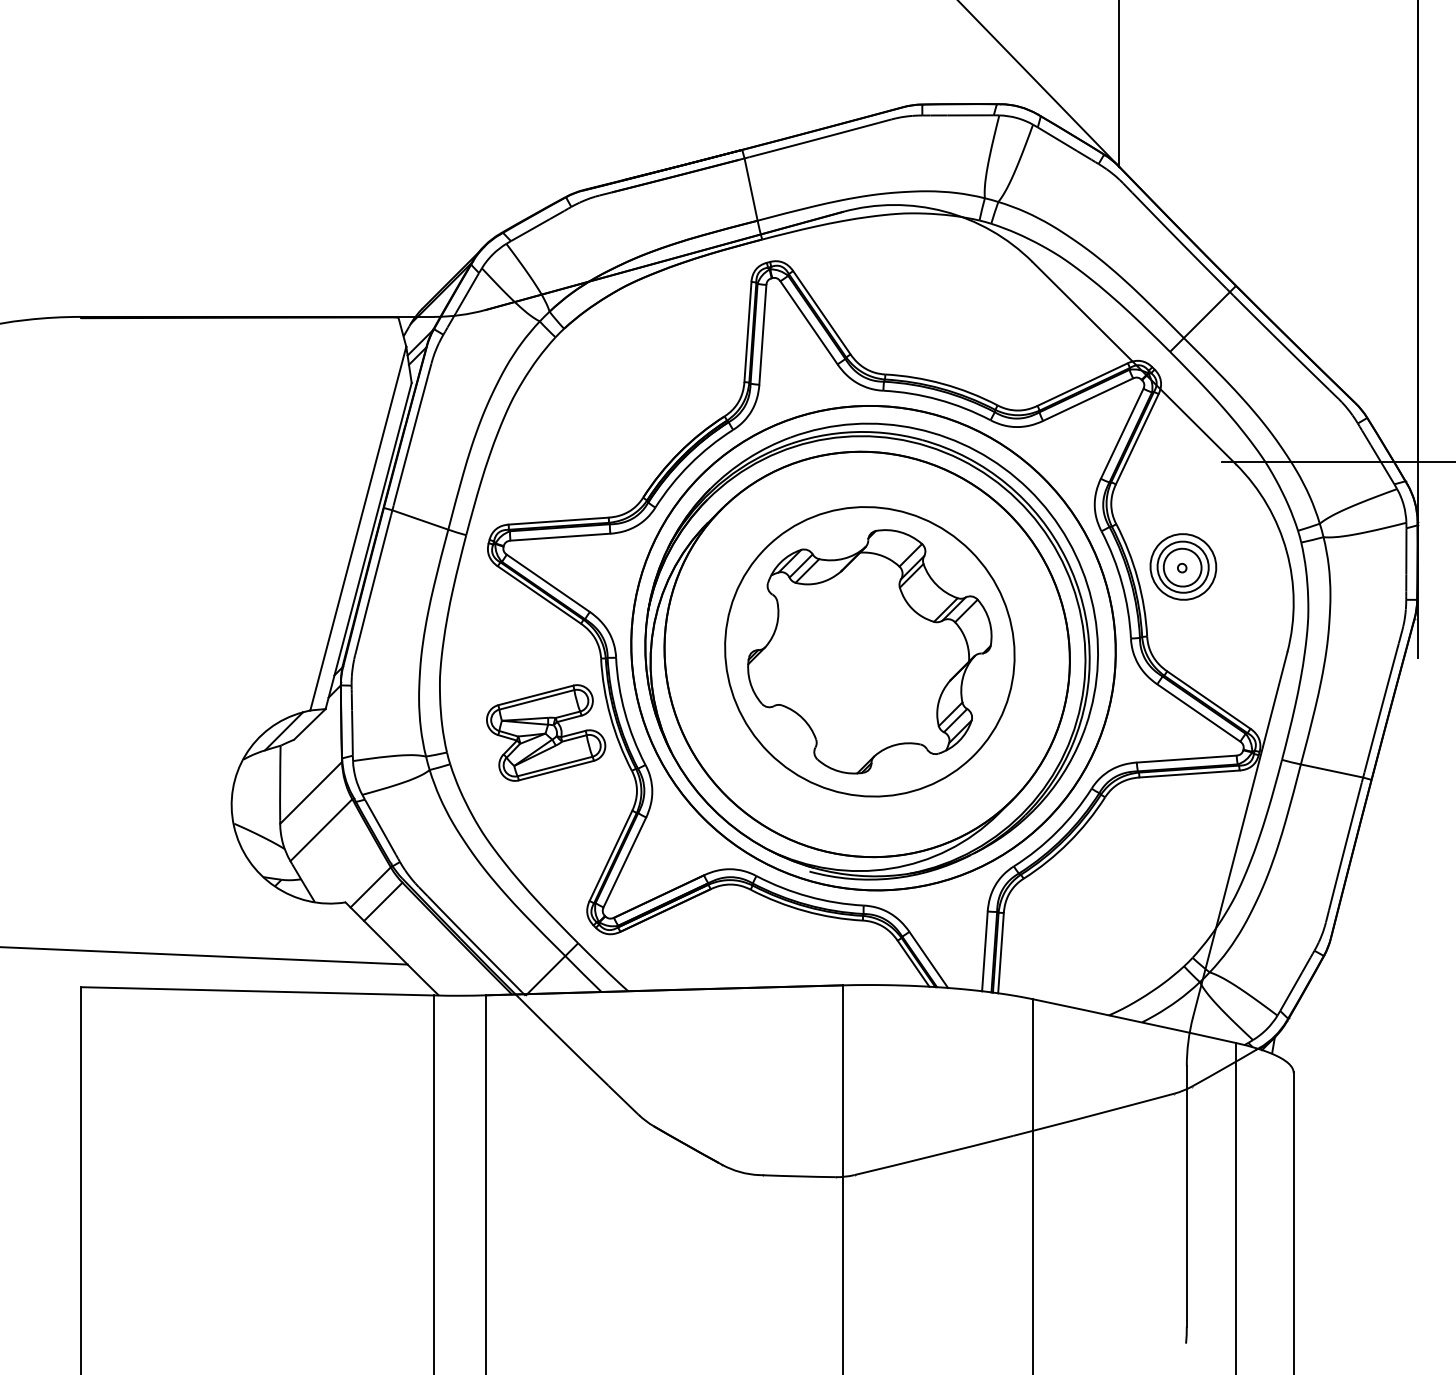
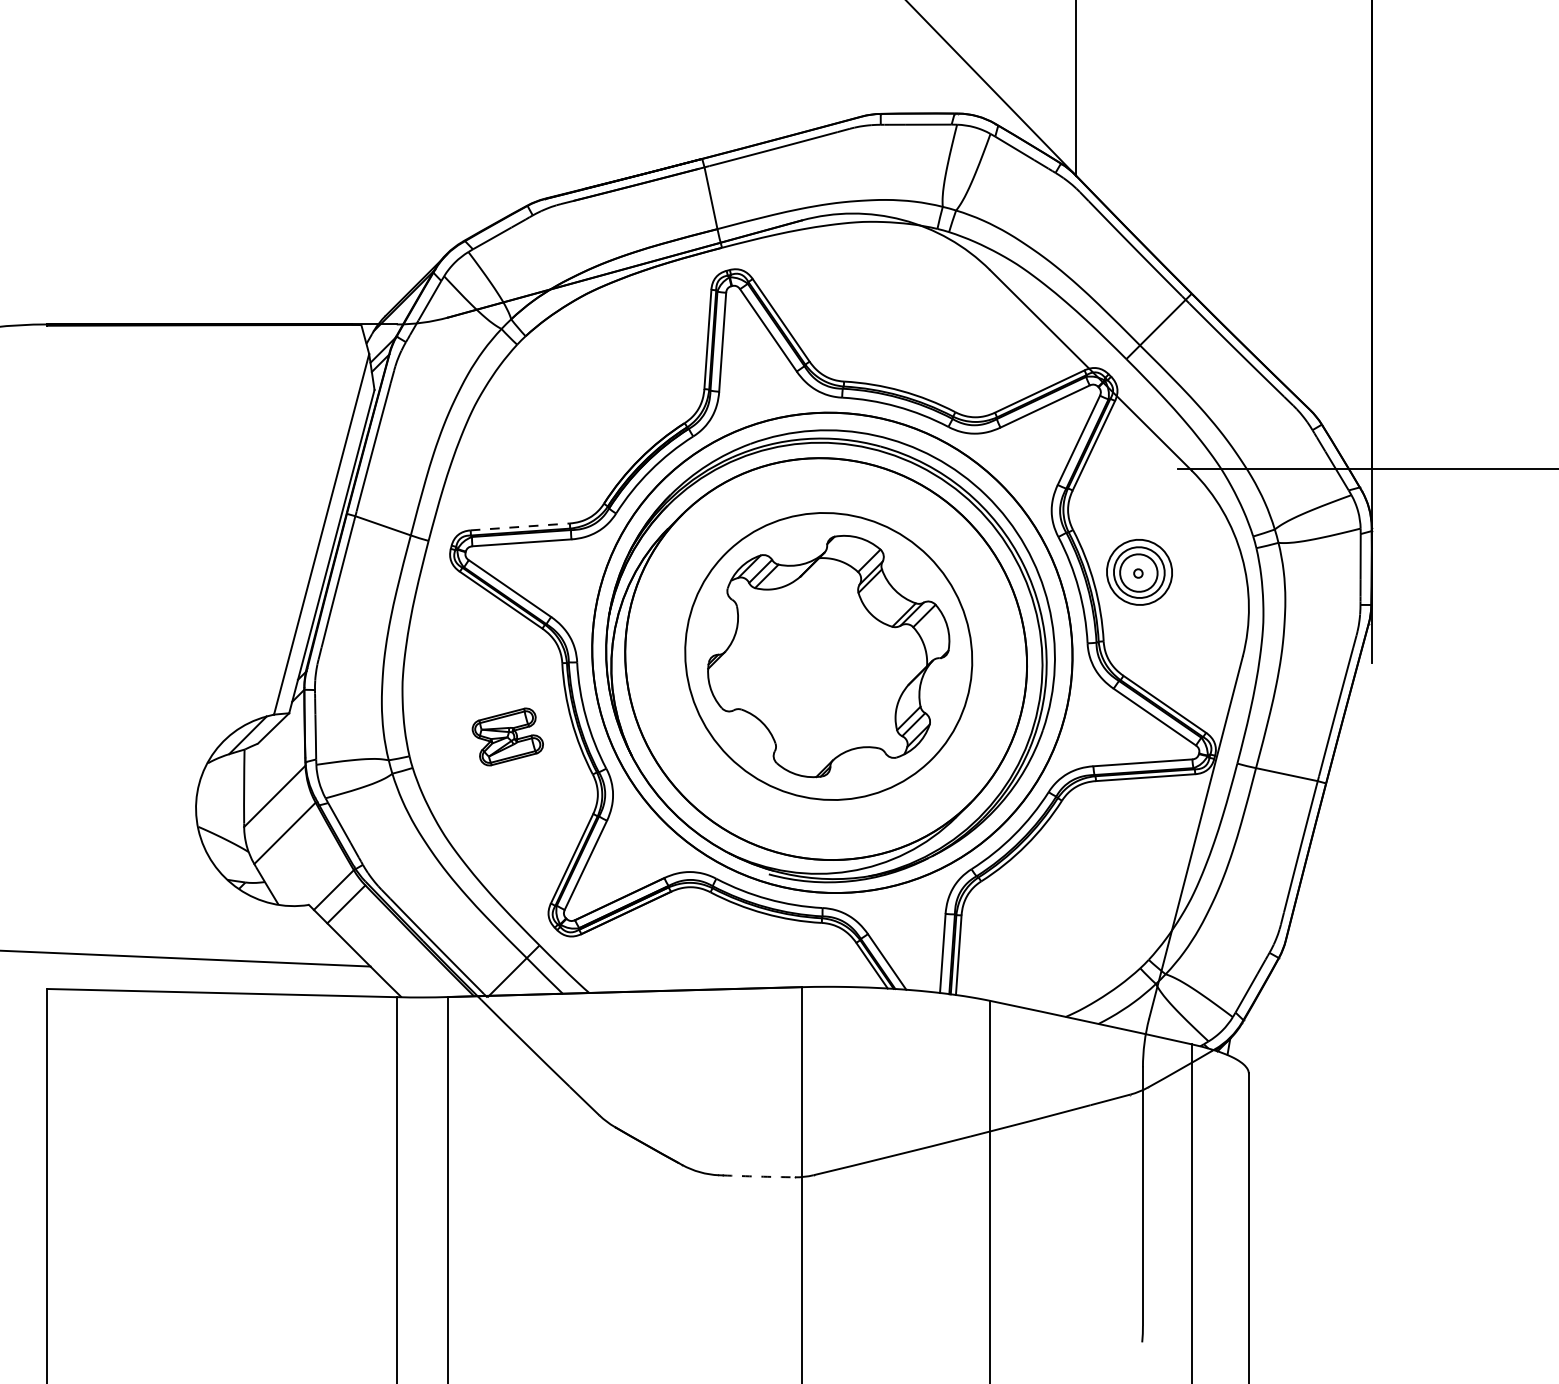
line: (558, 520) -> (520, 526), solid -> dashed
part: (545, 732) -> (507, 736), size x0.6
arc: (799, 1176) -> (758, 1176), solid -> dashed

